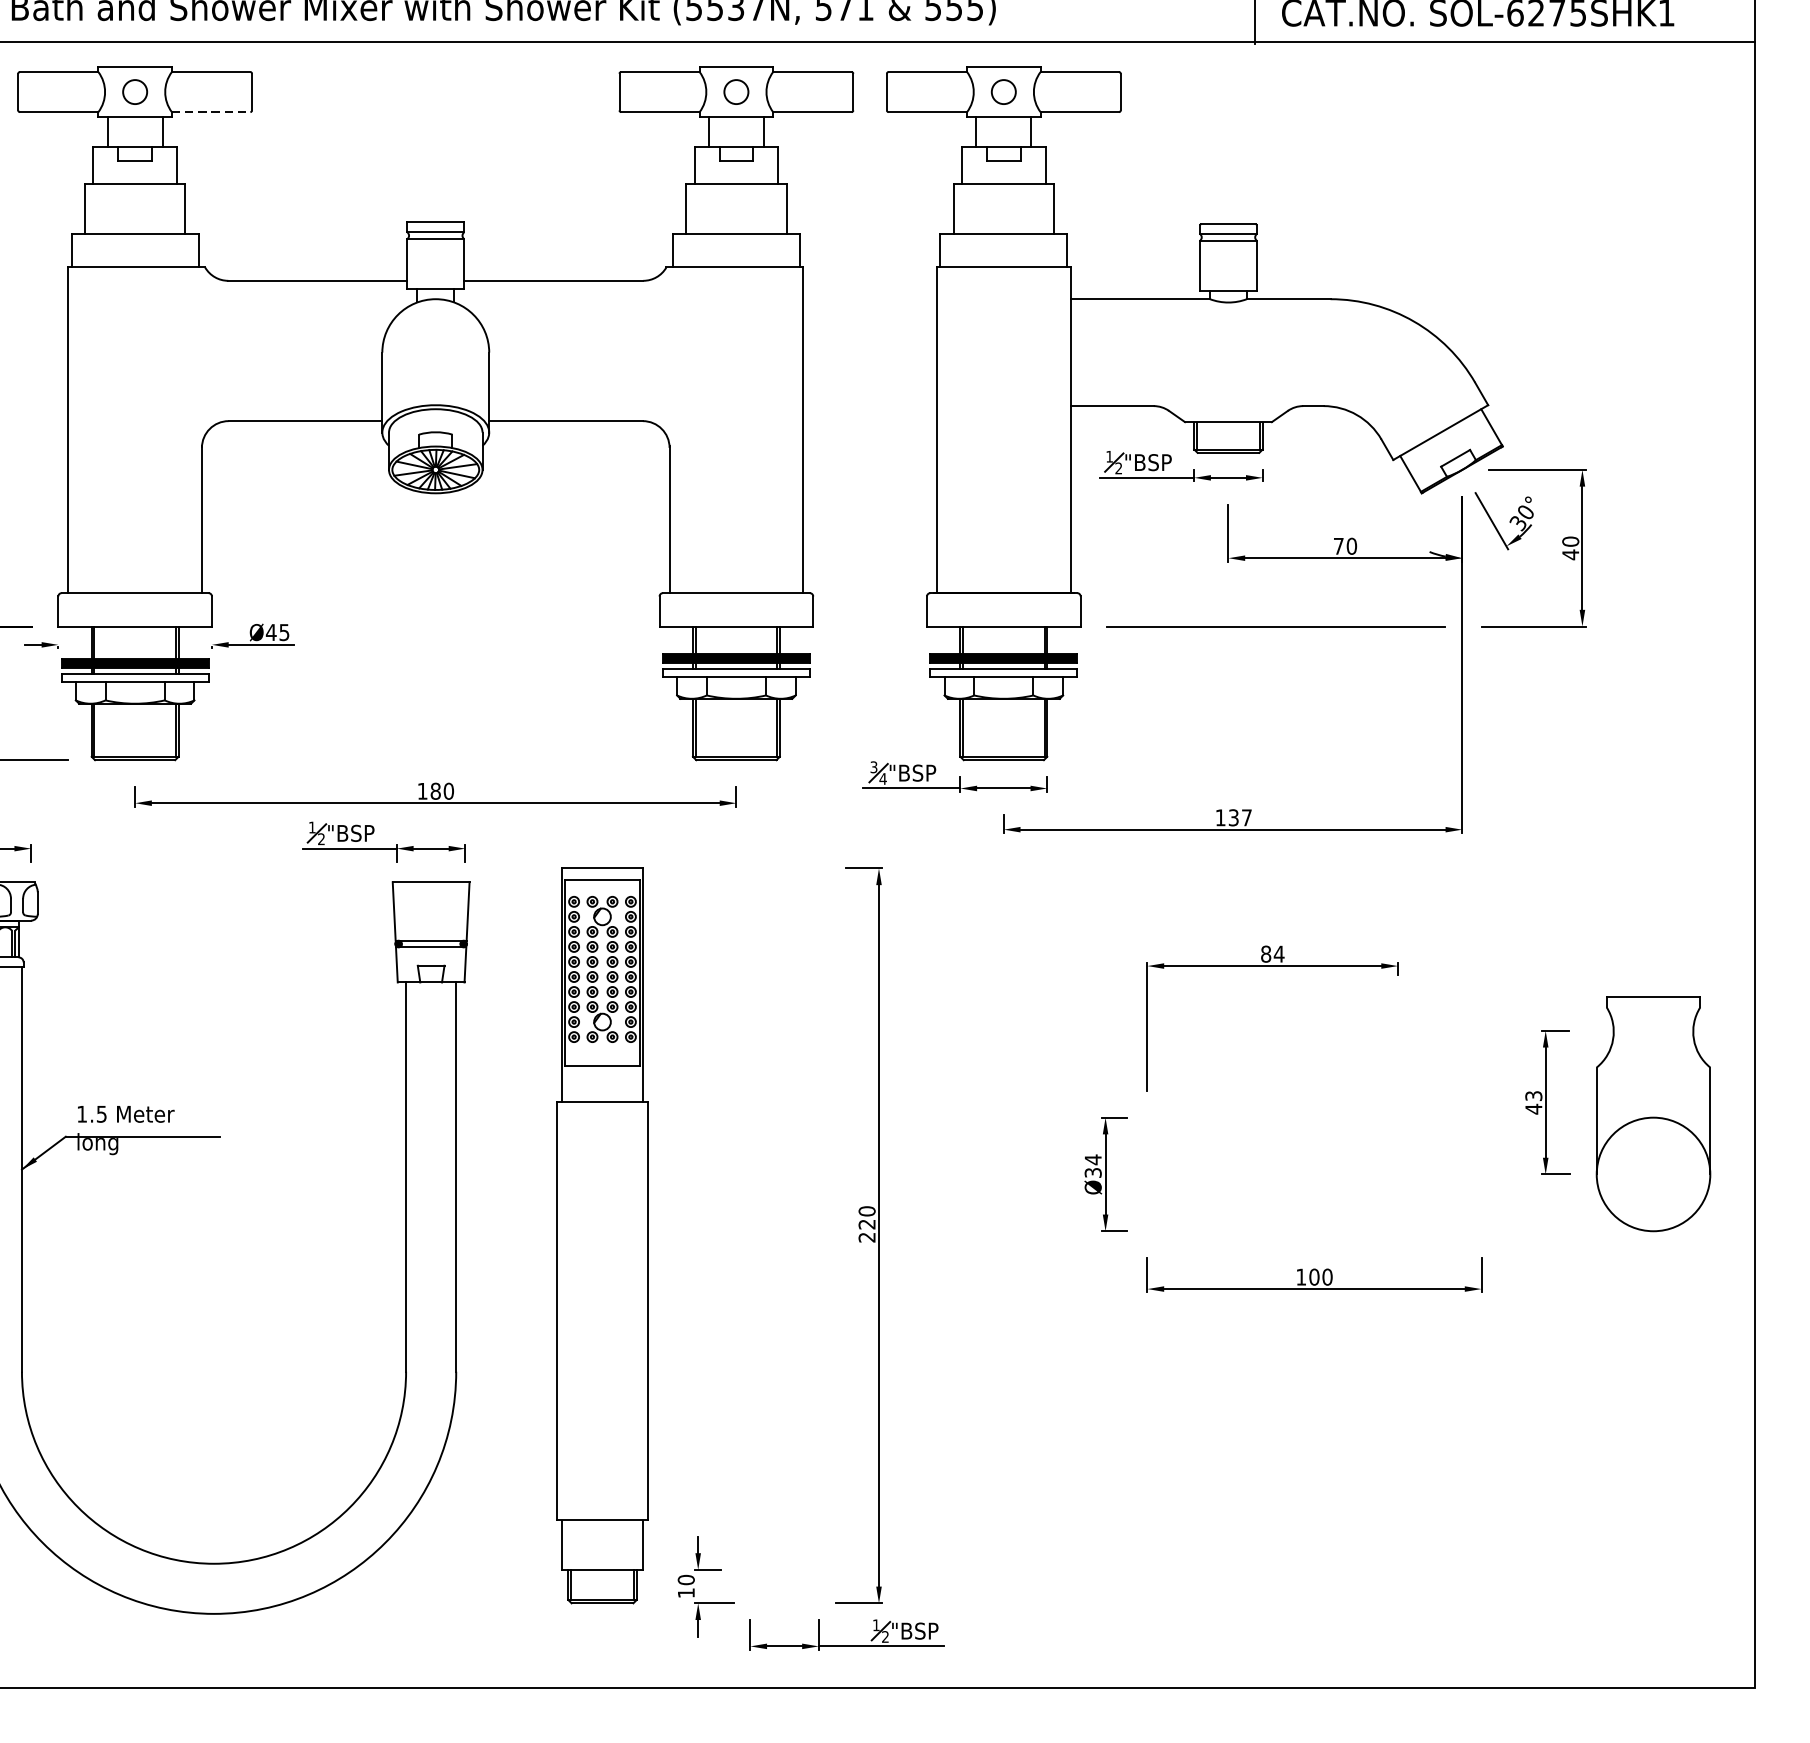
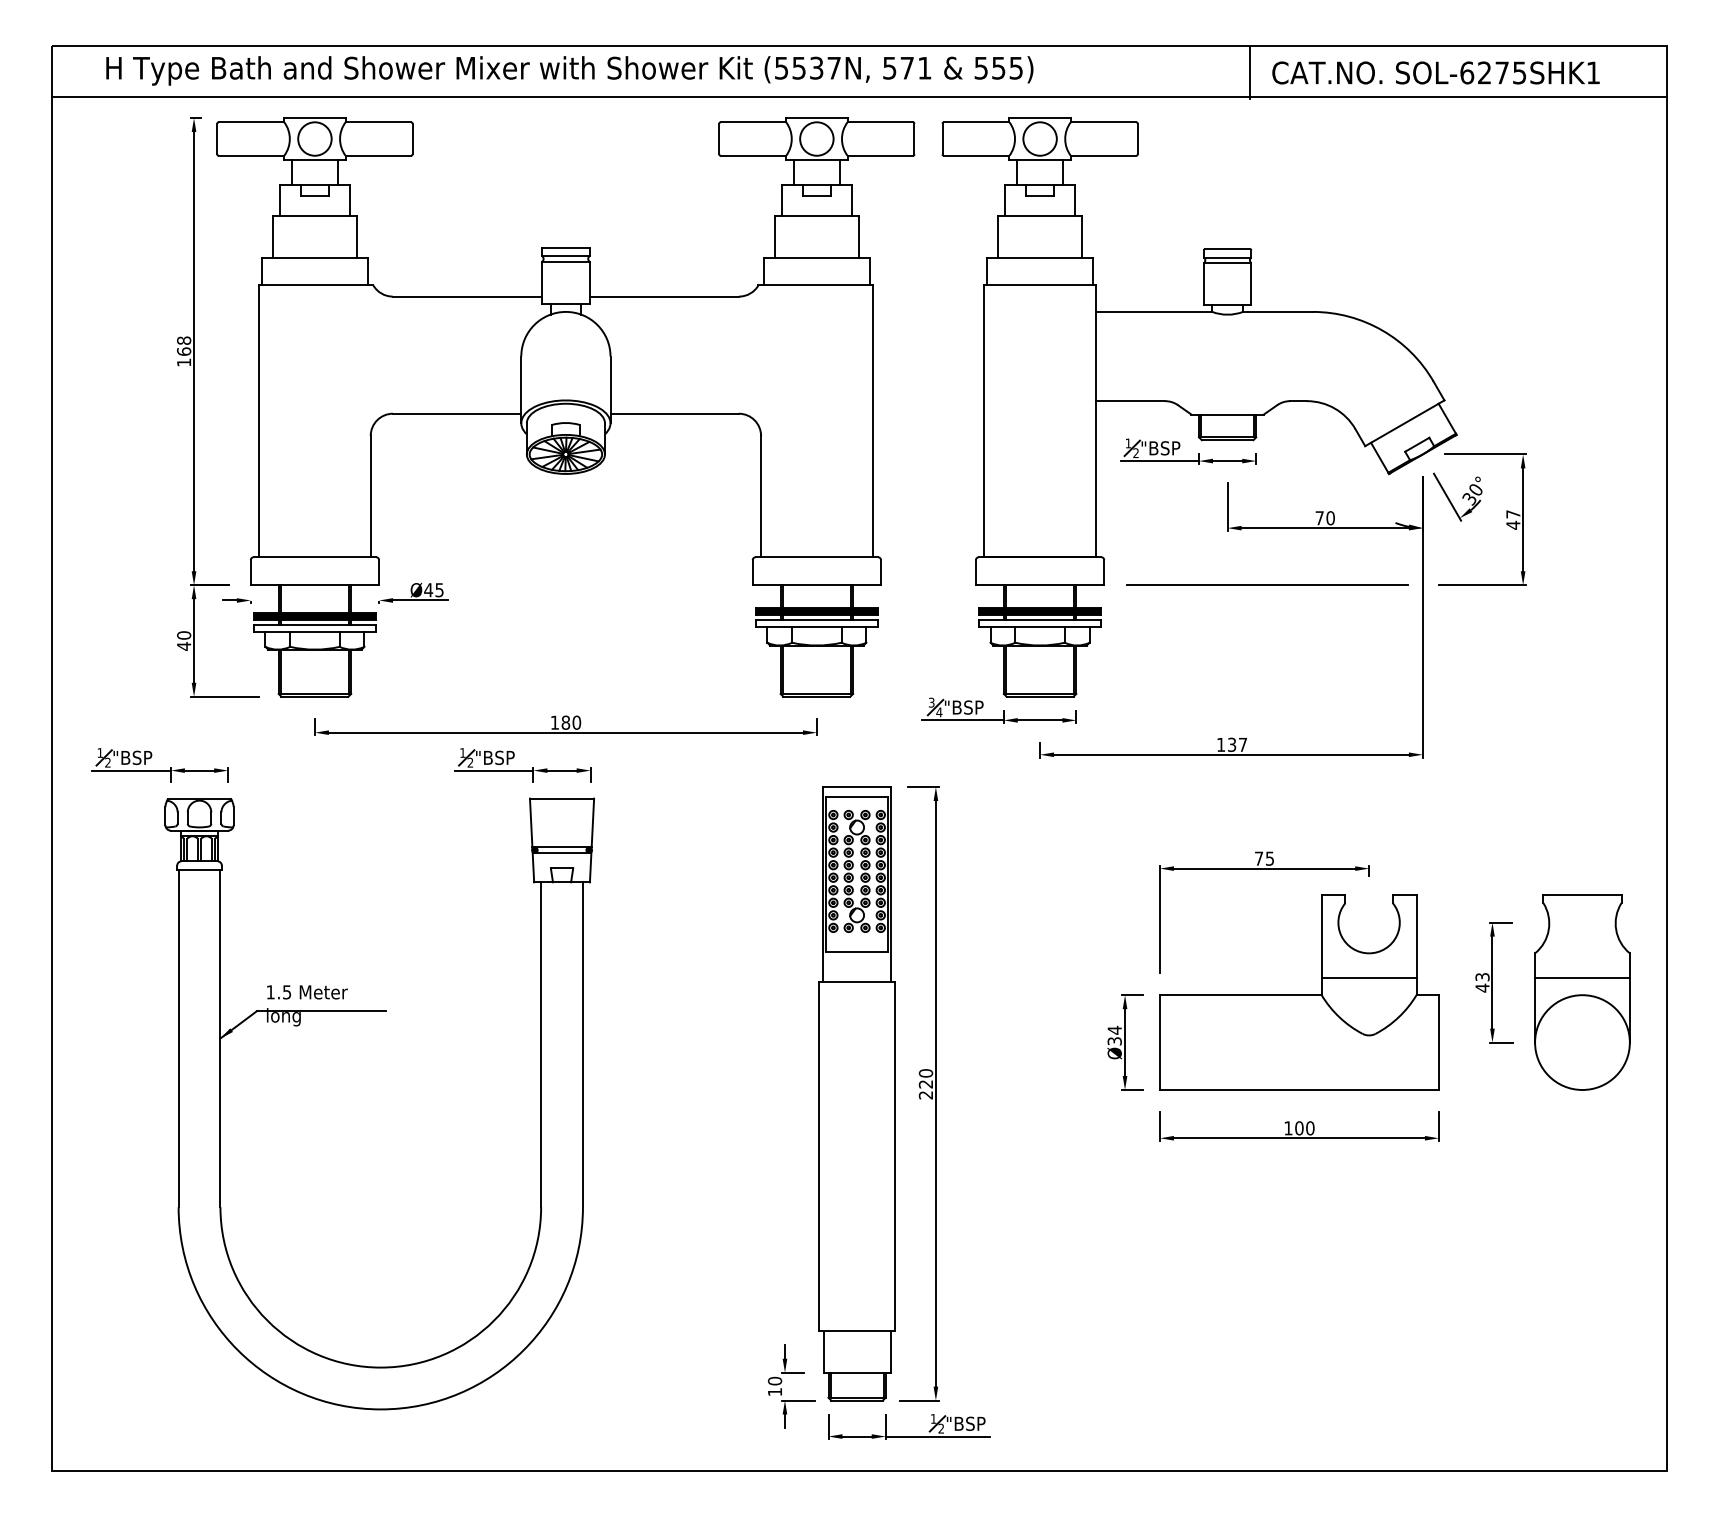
circle: (134, 91) -> (314, 138), size x1.67
circle: (735, 91) -> (816, 138), size x1.67
circle: (1003, 91) -> (1039, 138), size x1.67
line: (211, 111) -> (378, 155), dashed -> solid
text: (1570, 541) -> (1513, 514), 40 -> 47
text: (1272, 953) -> (1264, 858), 84 -> 75
line: (1653, 1097) -> (1582, 978), added
part: (1314, 1114) -> (1299, 992), added
part: (601, 1235) -> (856, 1093), moved

